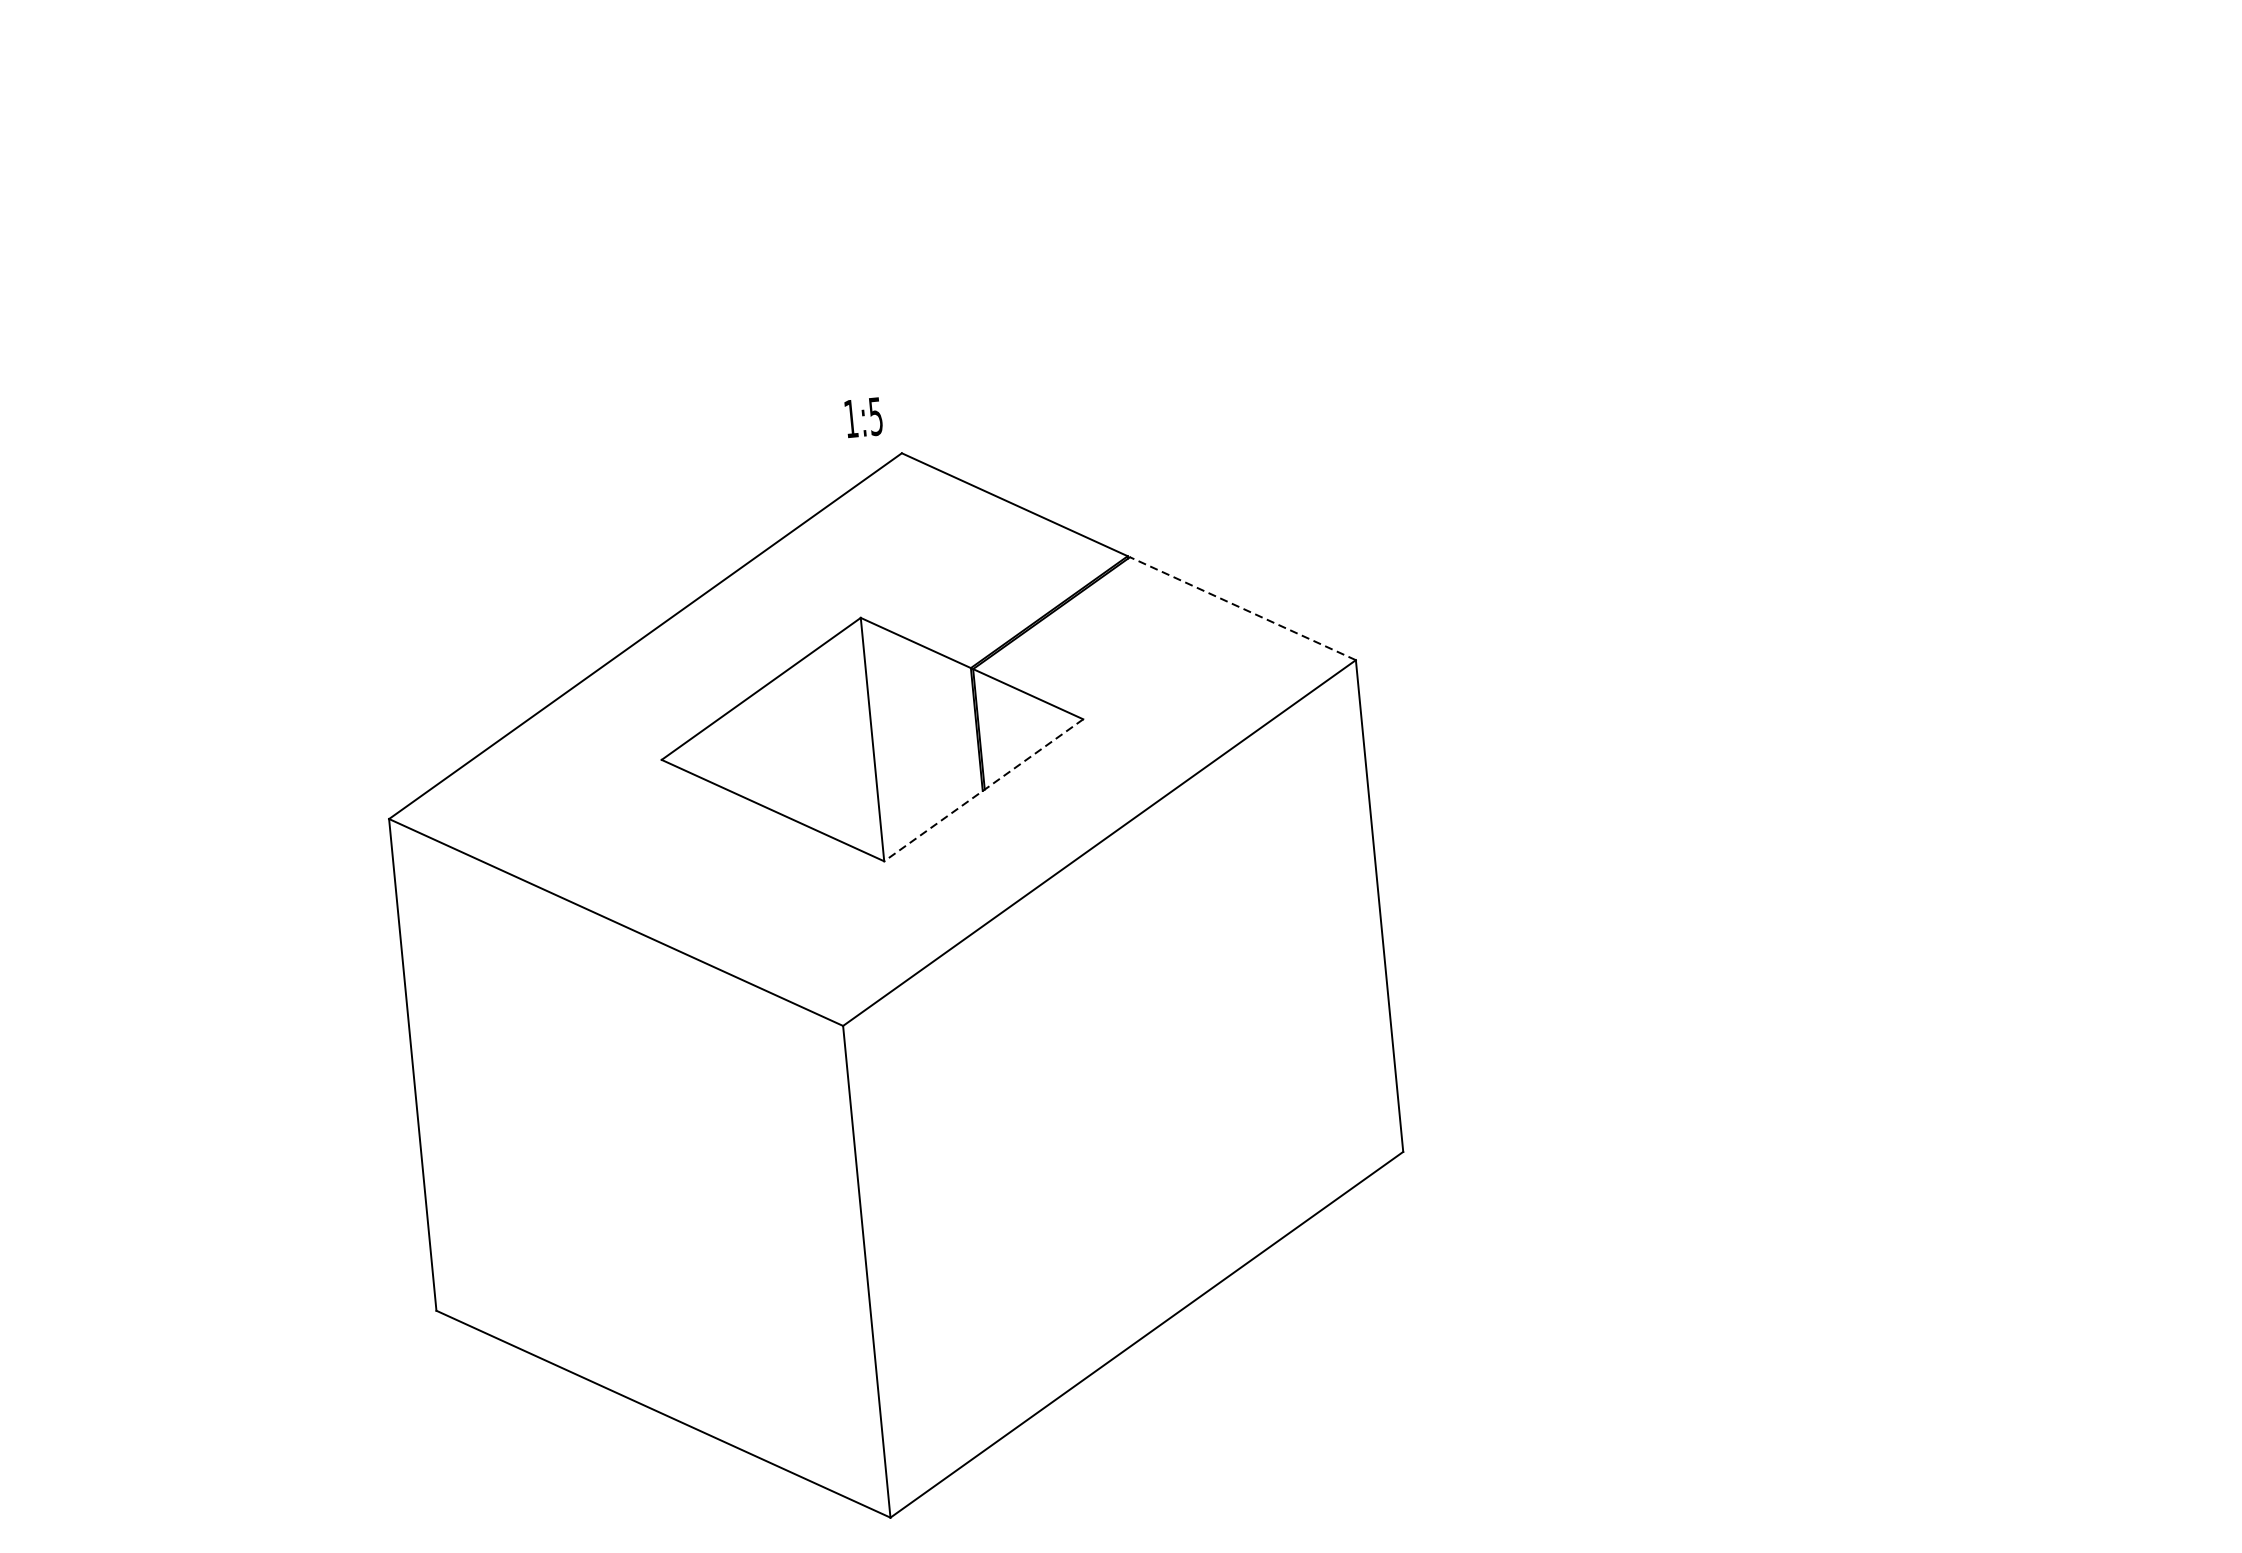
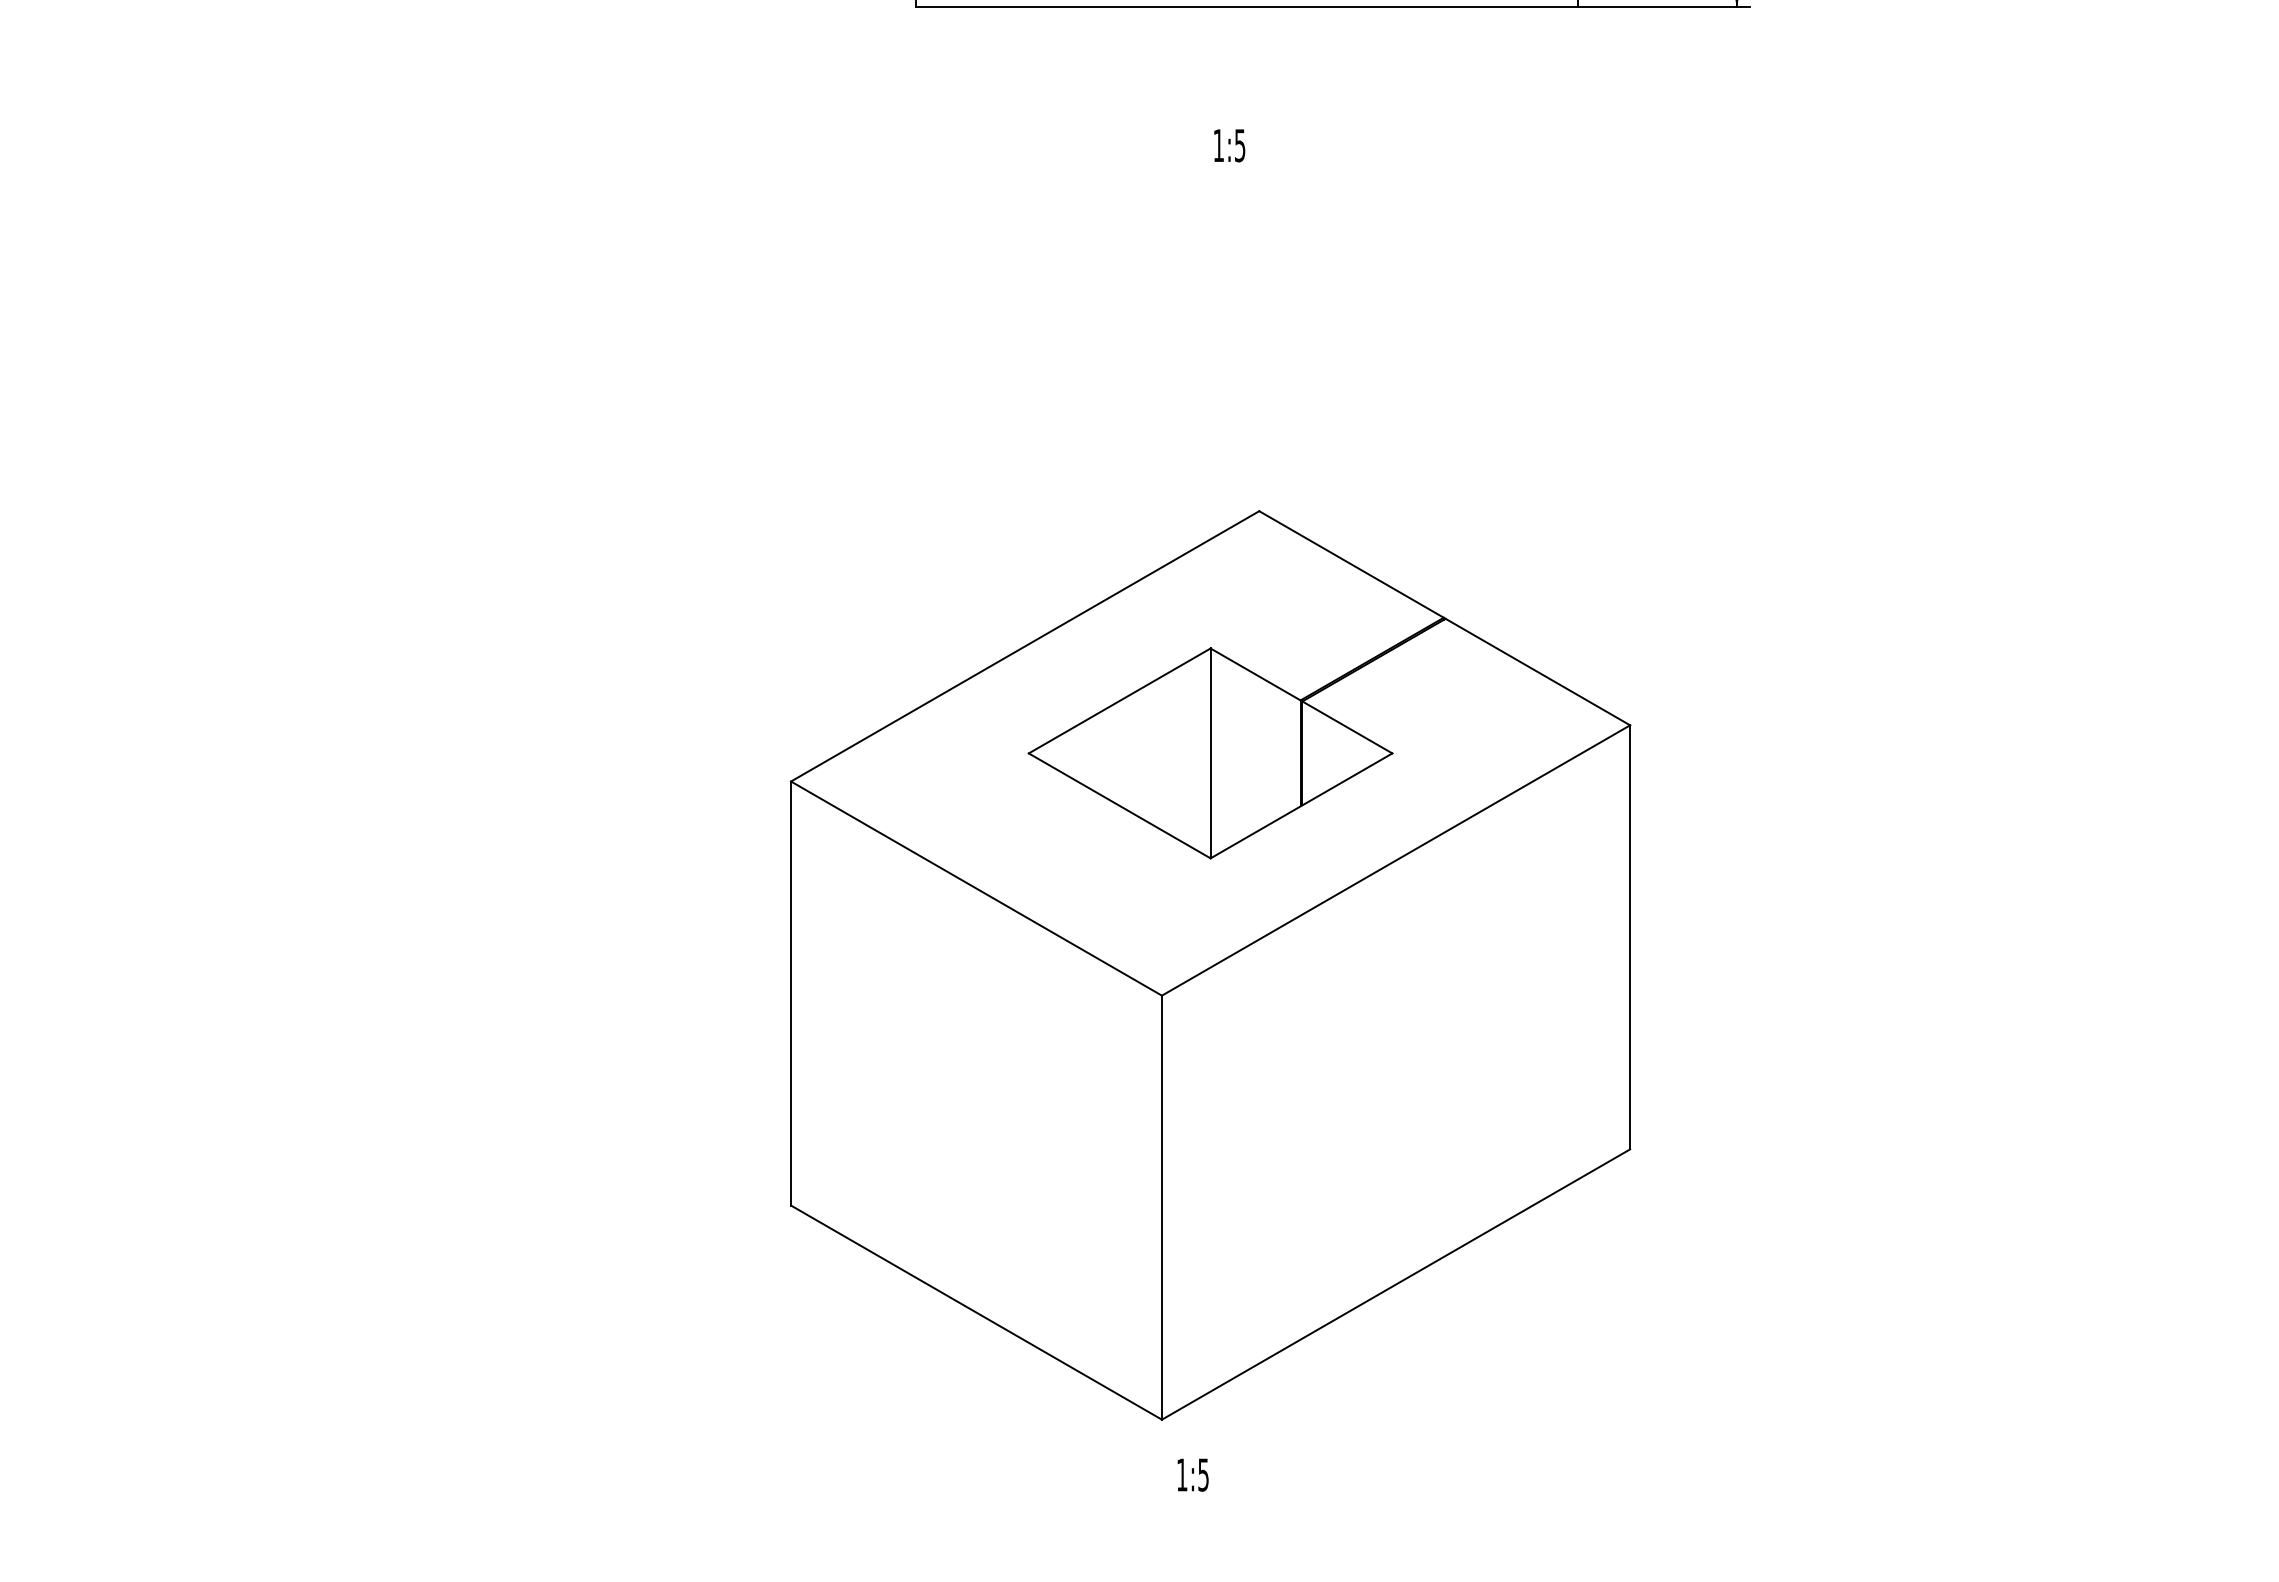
text: (863, 417) -> (1229, 145), moved
line: (1242, 609) -> (1537, 672), dashed -> solid
line: (983, 789) -> (1301, 805), dashed -> solid

